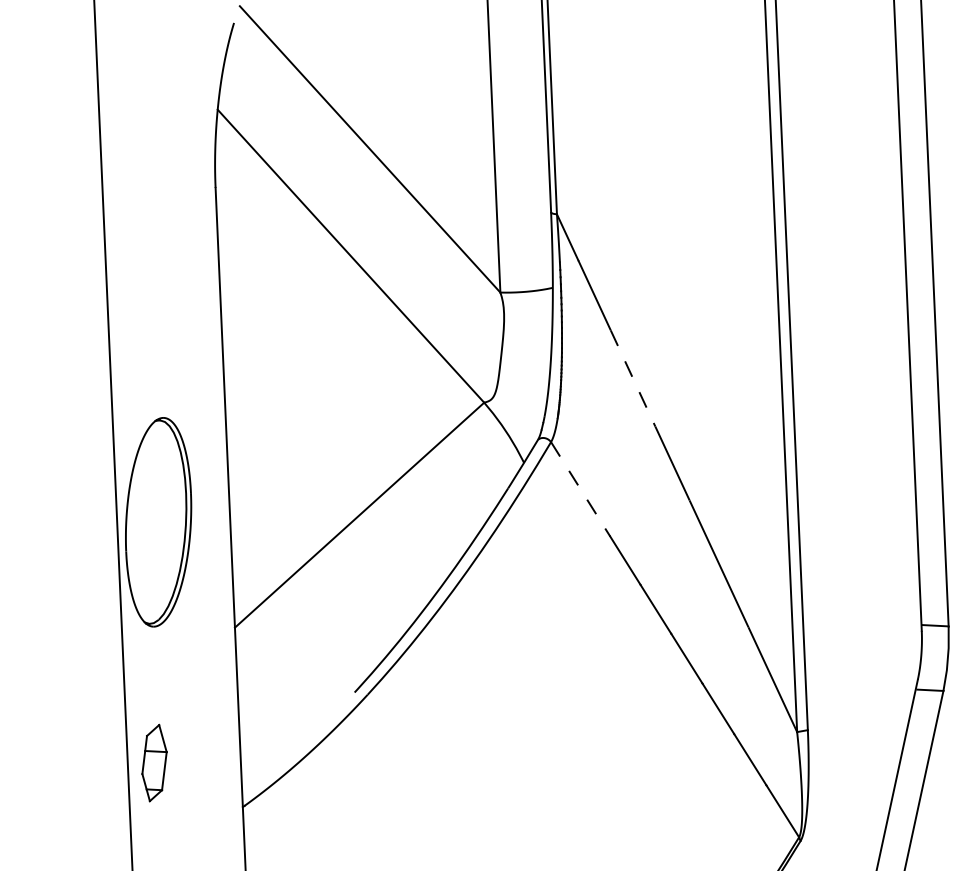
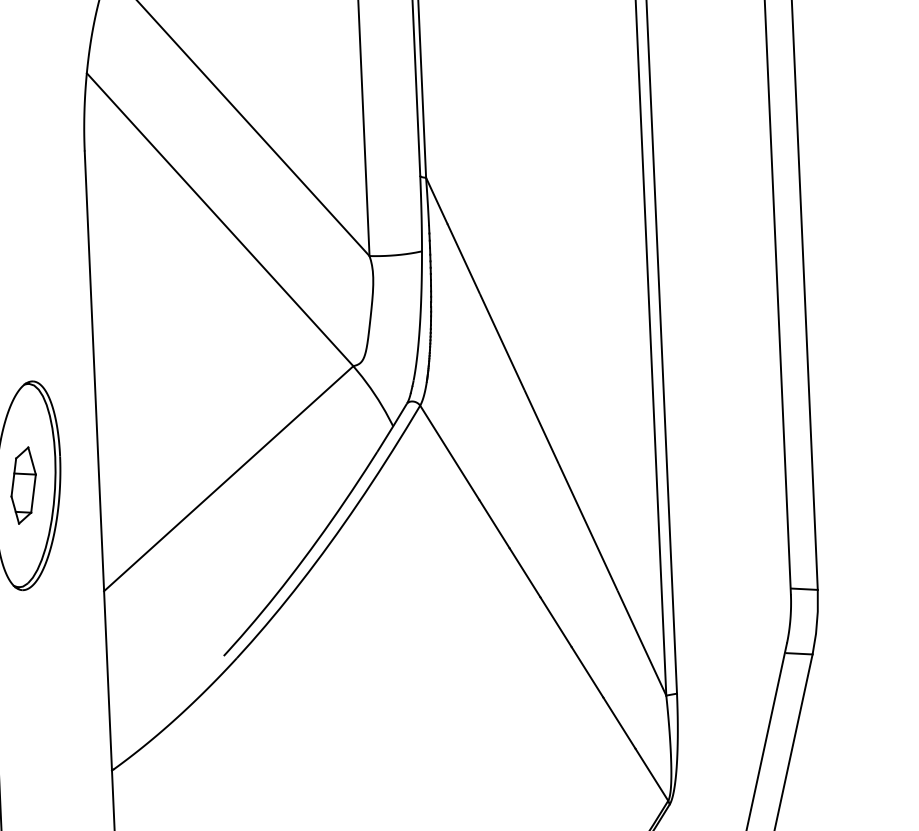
line: (632, 378) -> (501, 342), dashed -> solid
line: (580, 489) -> (449, 453), dashed -> solid
part: (154, 762) -> (23, 485), moved

